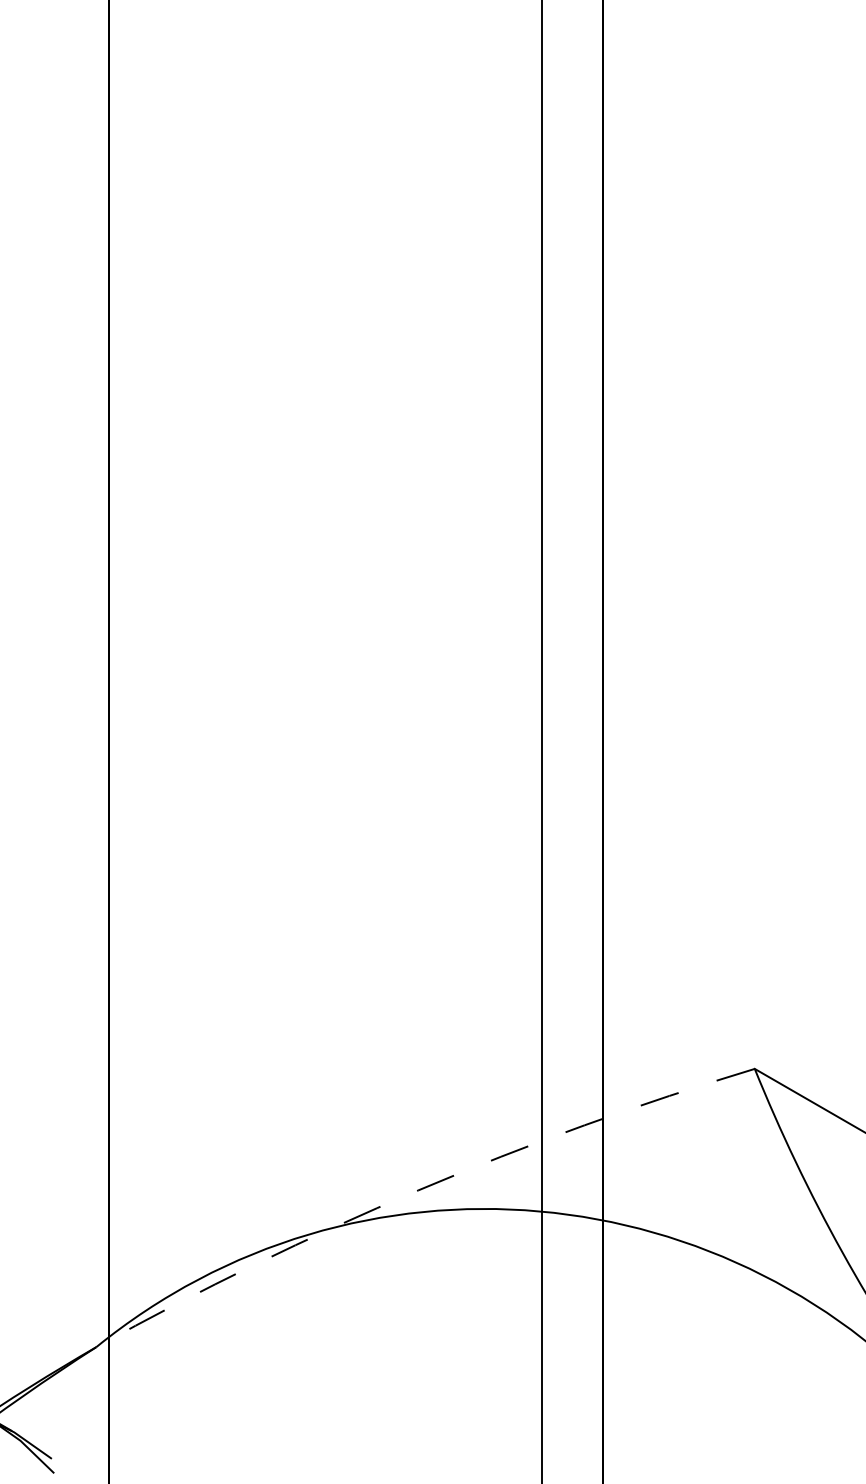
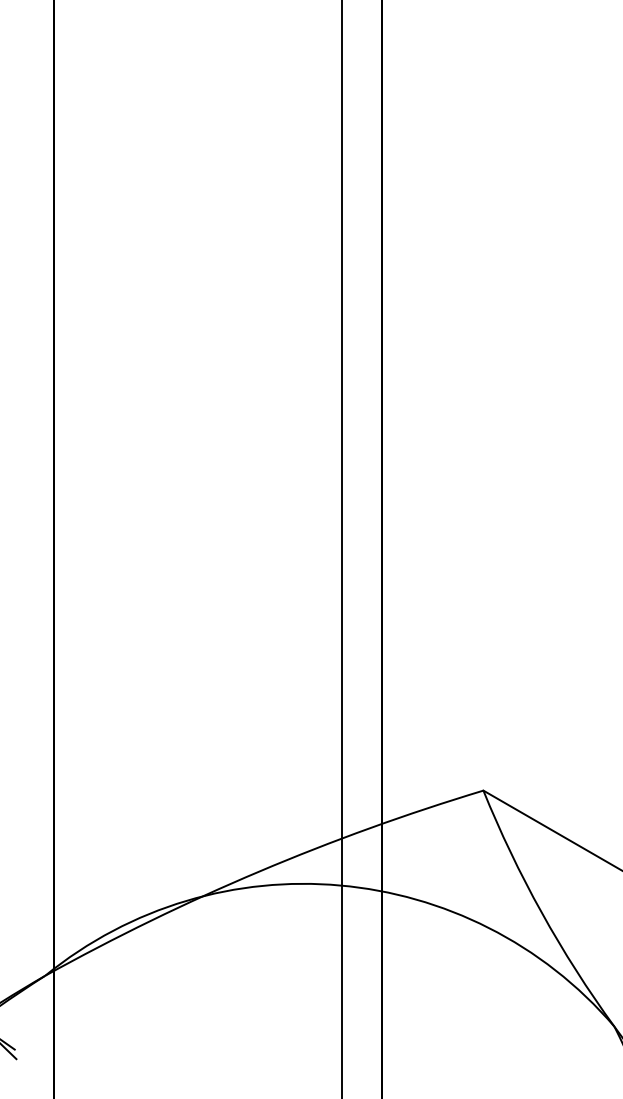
arc: (418, 1190) -> (259, 871), dashed -> solid

